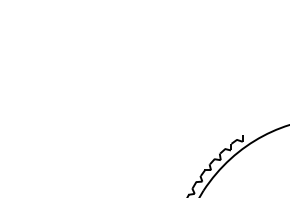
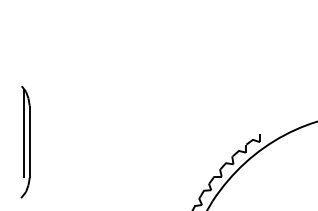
part: (48, 141) -> (25, 141), added

